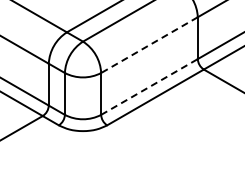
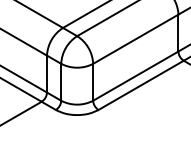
line: (149, 45) -> (135, 39), dashed -> solid
line: (149, 86) -> (135, 75), dashed -> solid

